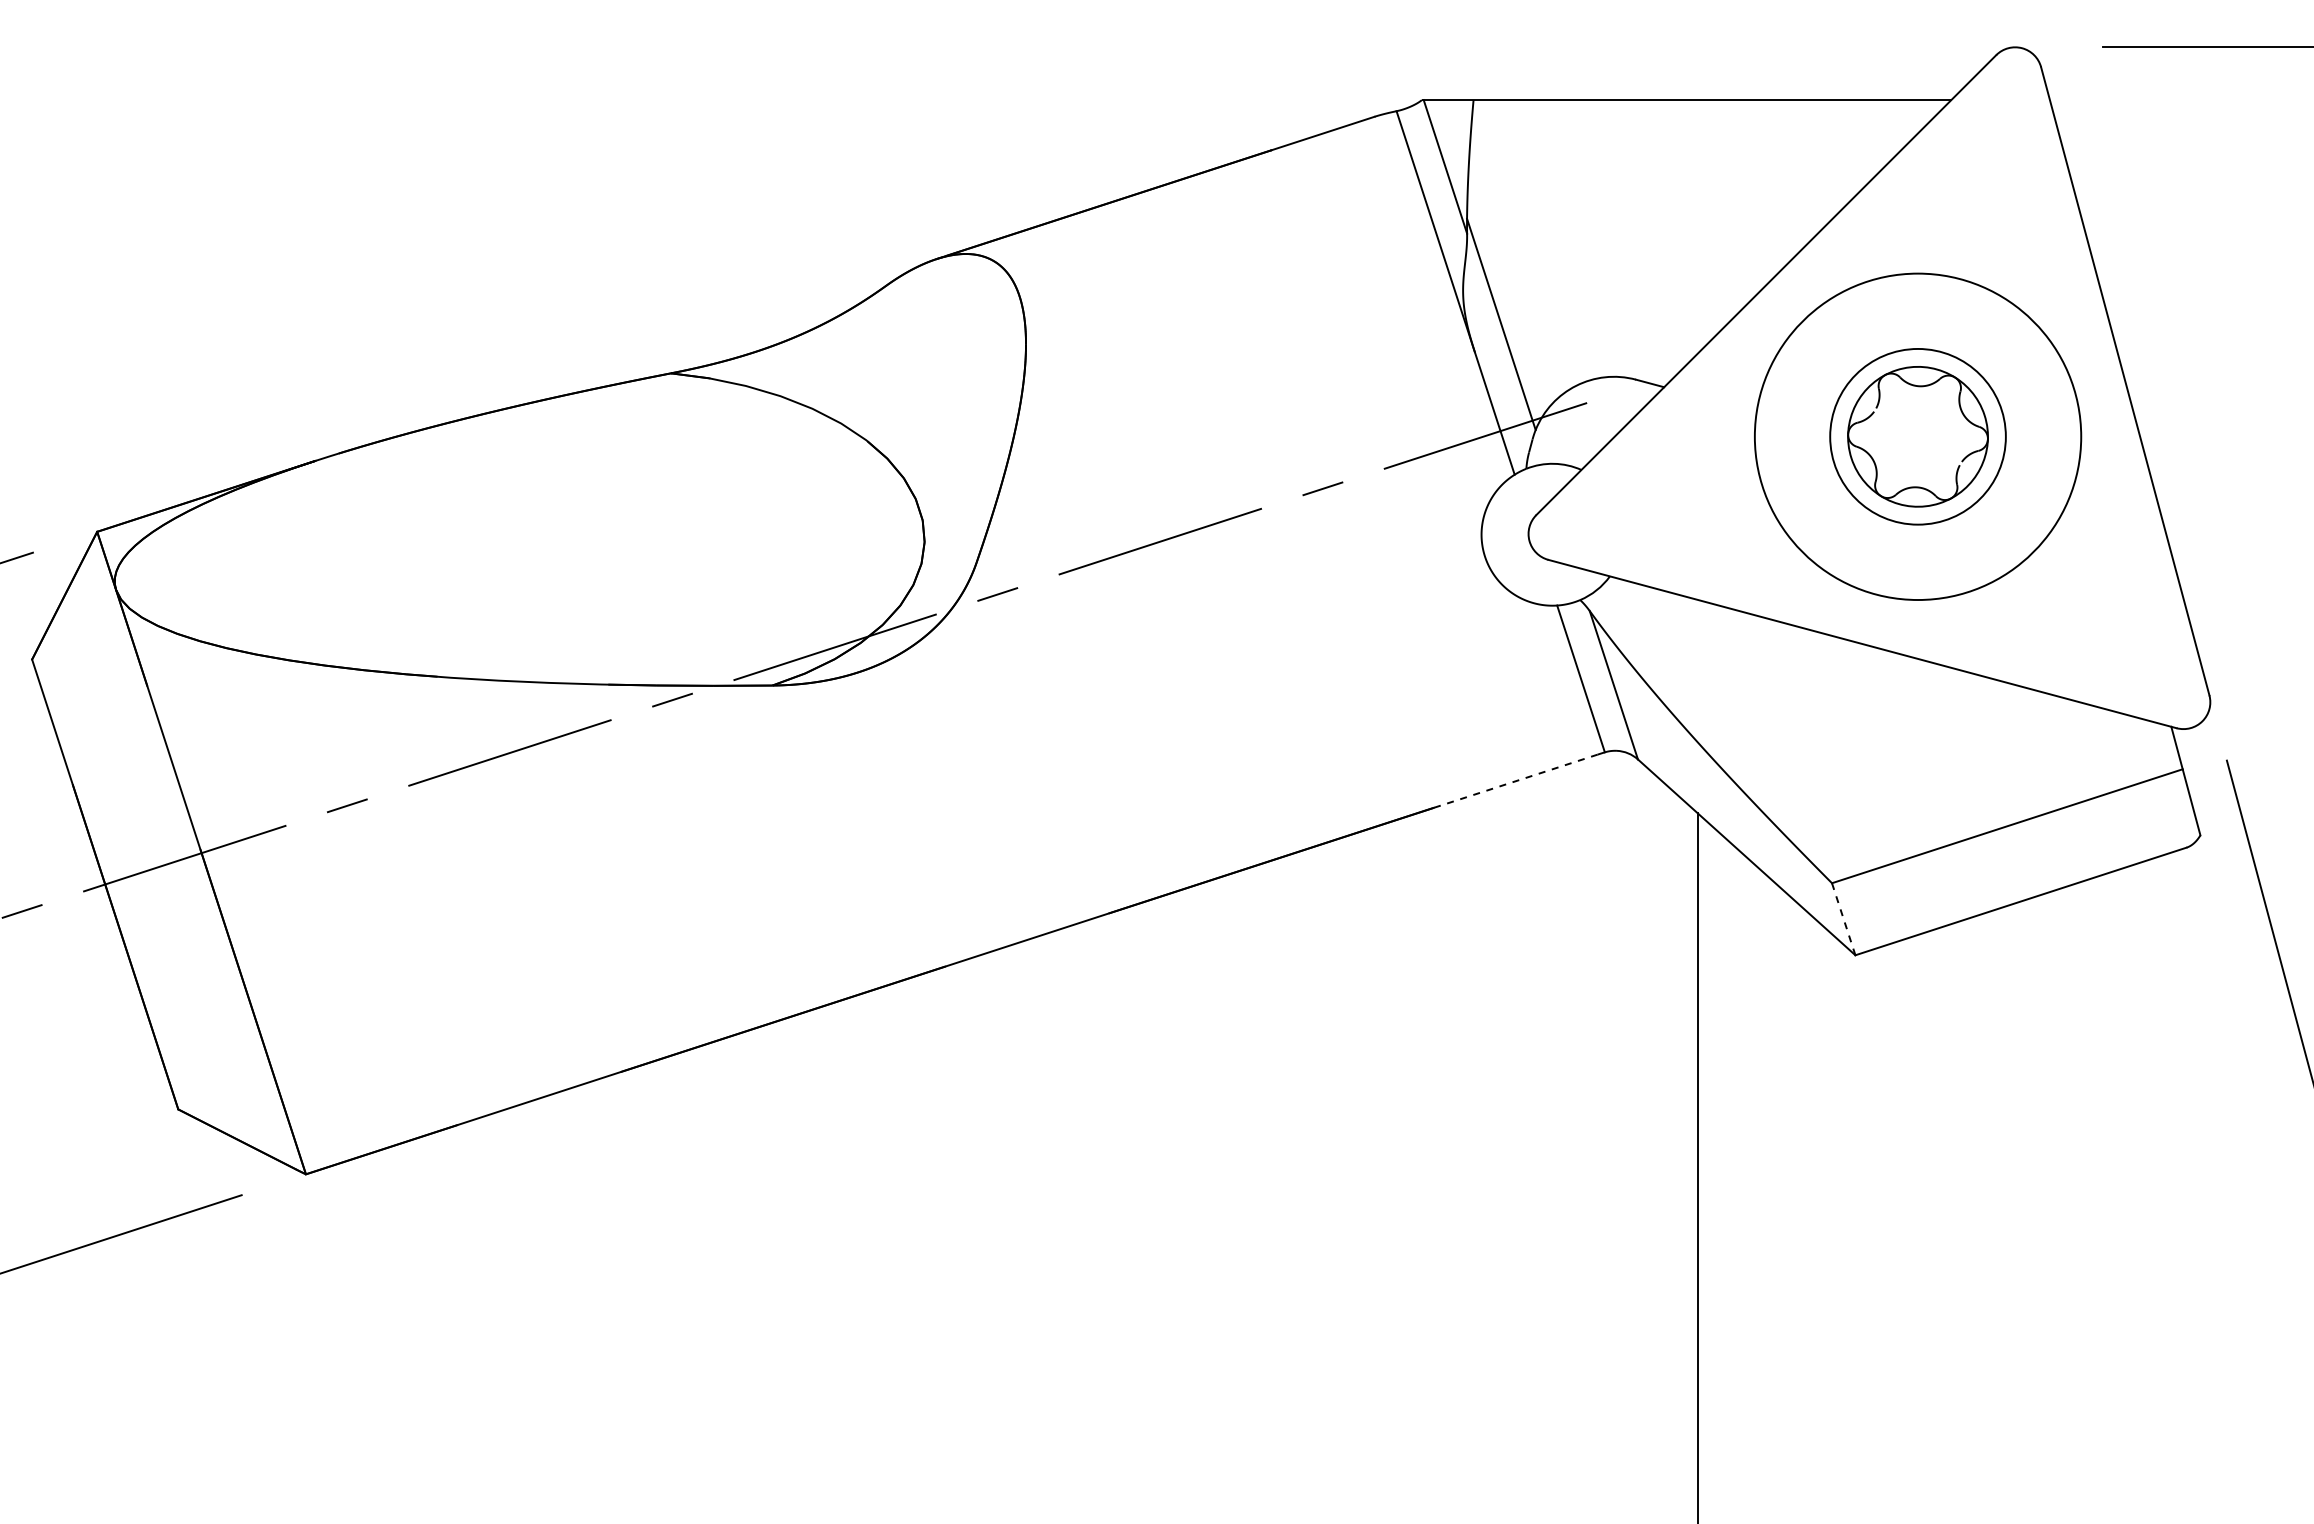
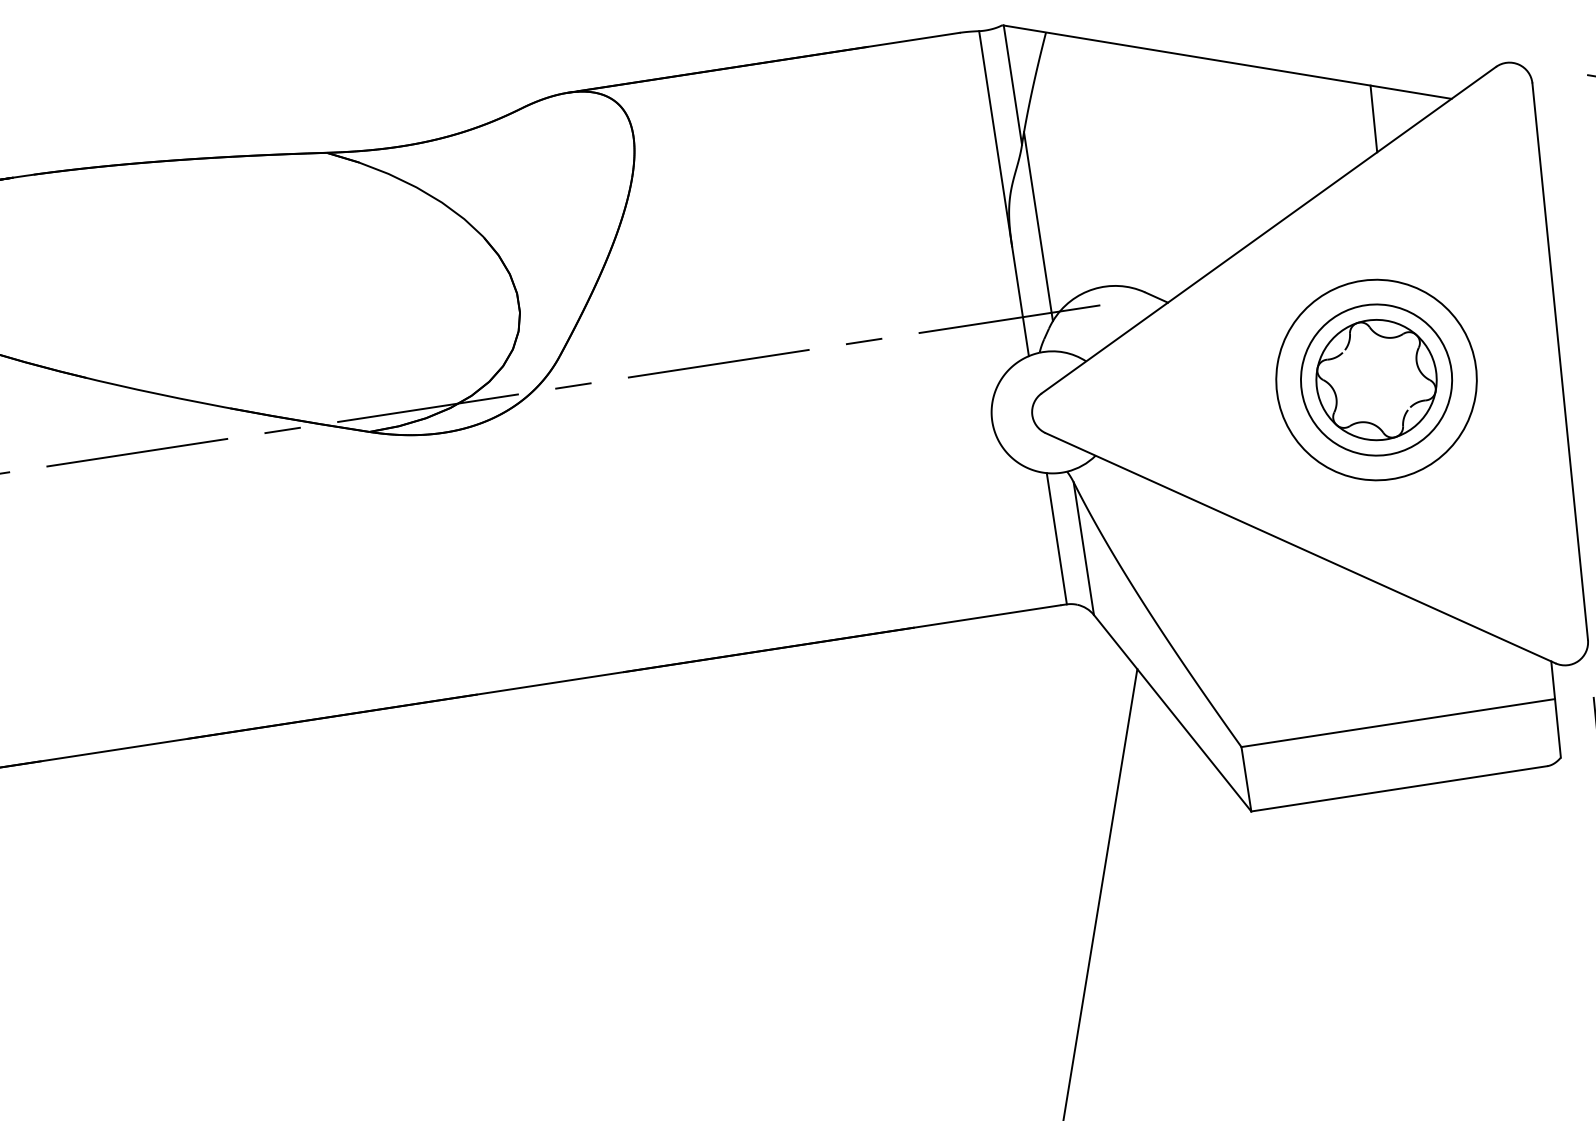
line: (1865, 137) -> (1373, 118), added
circle: (1917, 436) -> (1376, 379), size x0.71
line: (1515, 781) -> (986, 616), dashed -> solid
line: (1843, 919) -> (1246, 779), dashed -> solid

